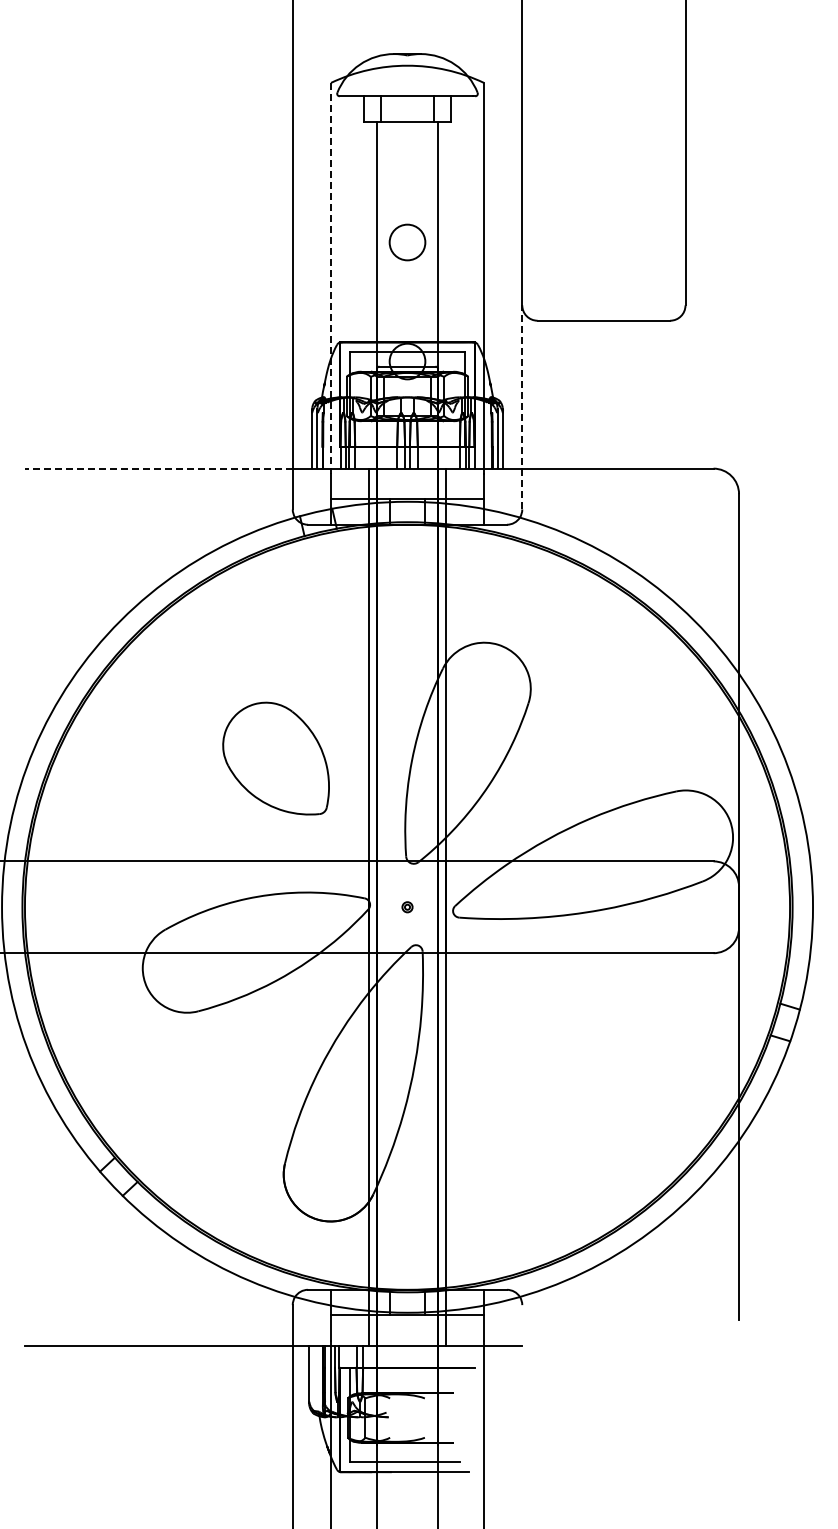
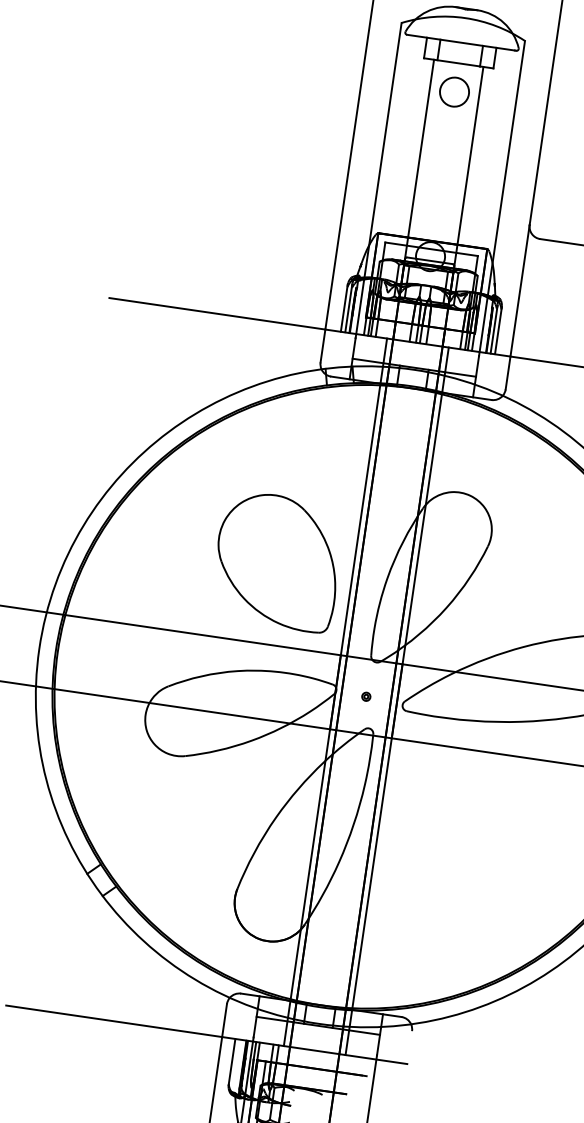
circle: (407, 242) -> (454, 92), moved
line: (331, 278) -> (378, 180), dashed -> solid
line: (522, 406) -> (517, 306), dashed -> solid
line: (158, 468) -> (217, 313), dashed -> solid
part: (275, 758) -> (277, 561), size x1.43

